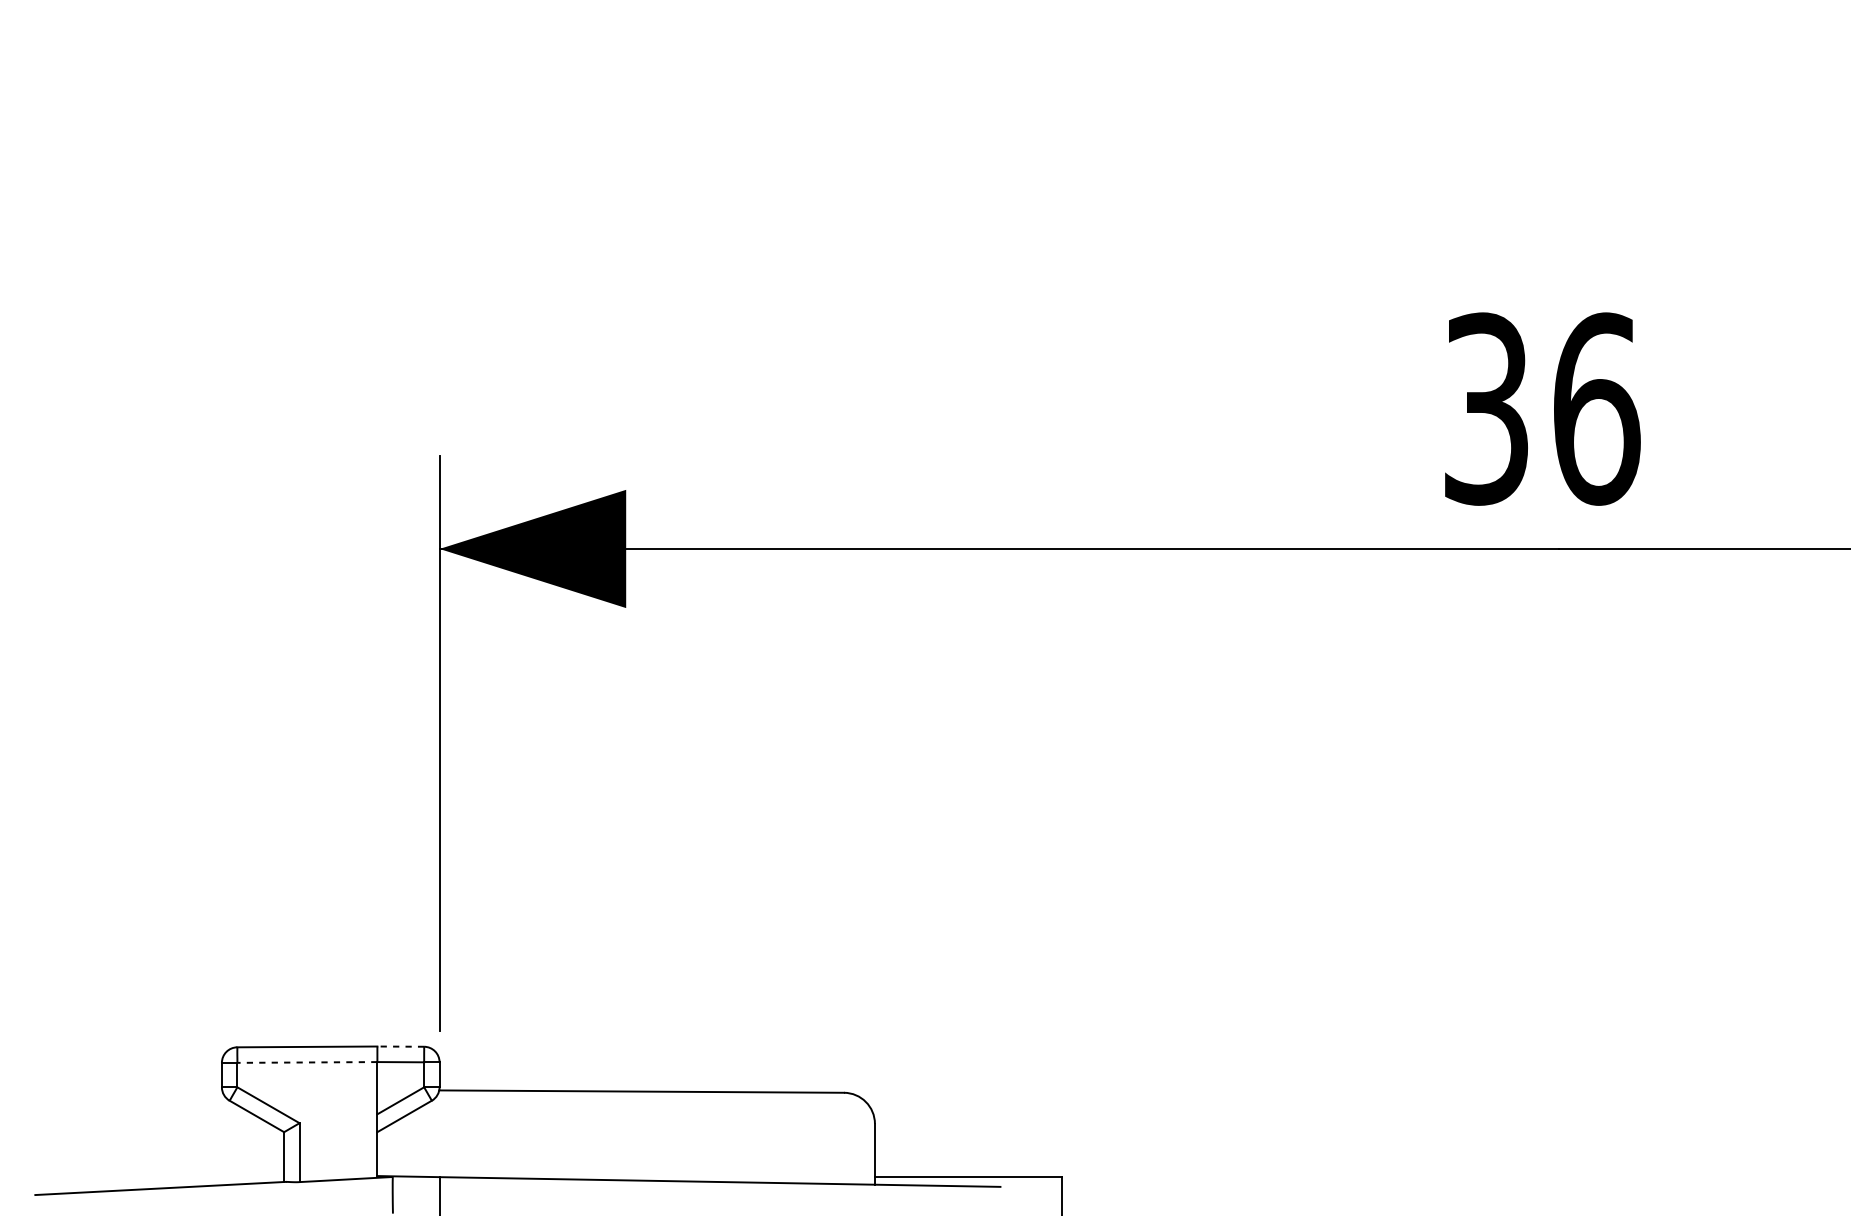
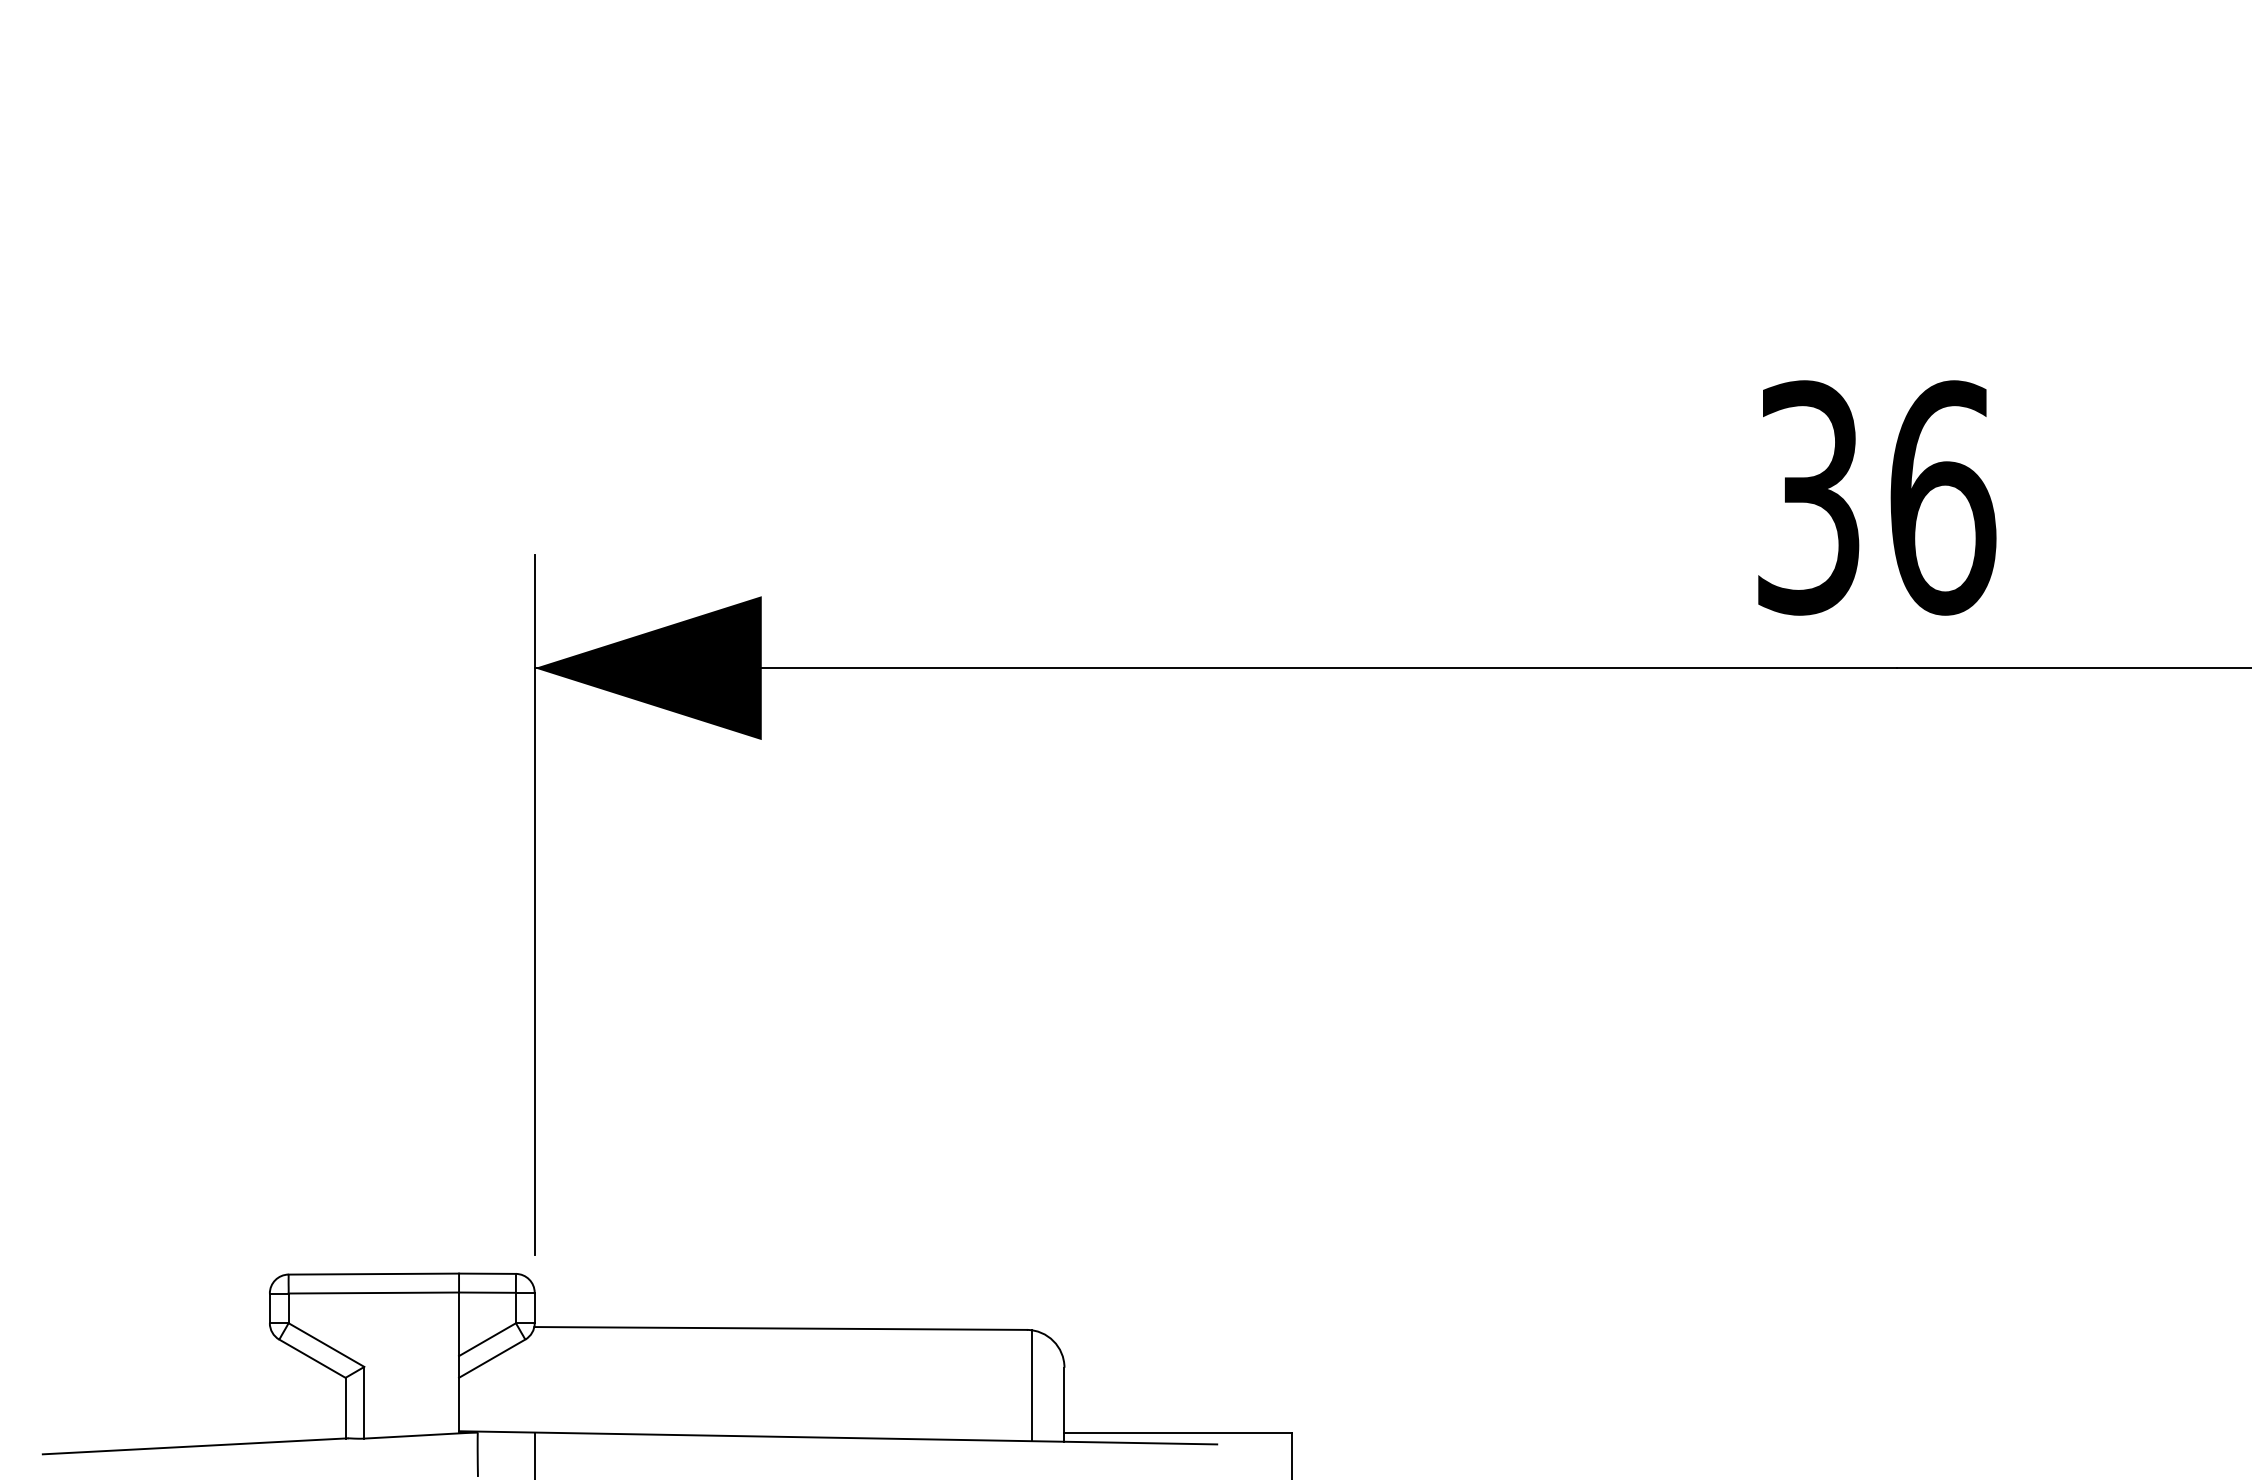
line: (400, 1046) -> (487, 1273), dashed -> solid
line: (307, 1062) -> (373, 1293), dashed -> solid
line: (848, 1138) -> (1032, 1385), added

